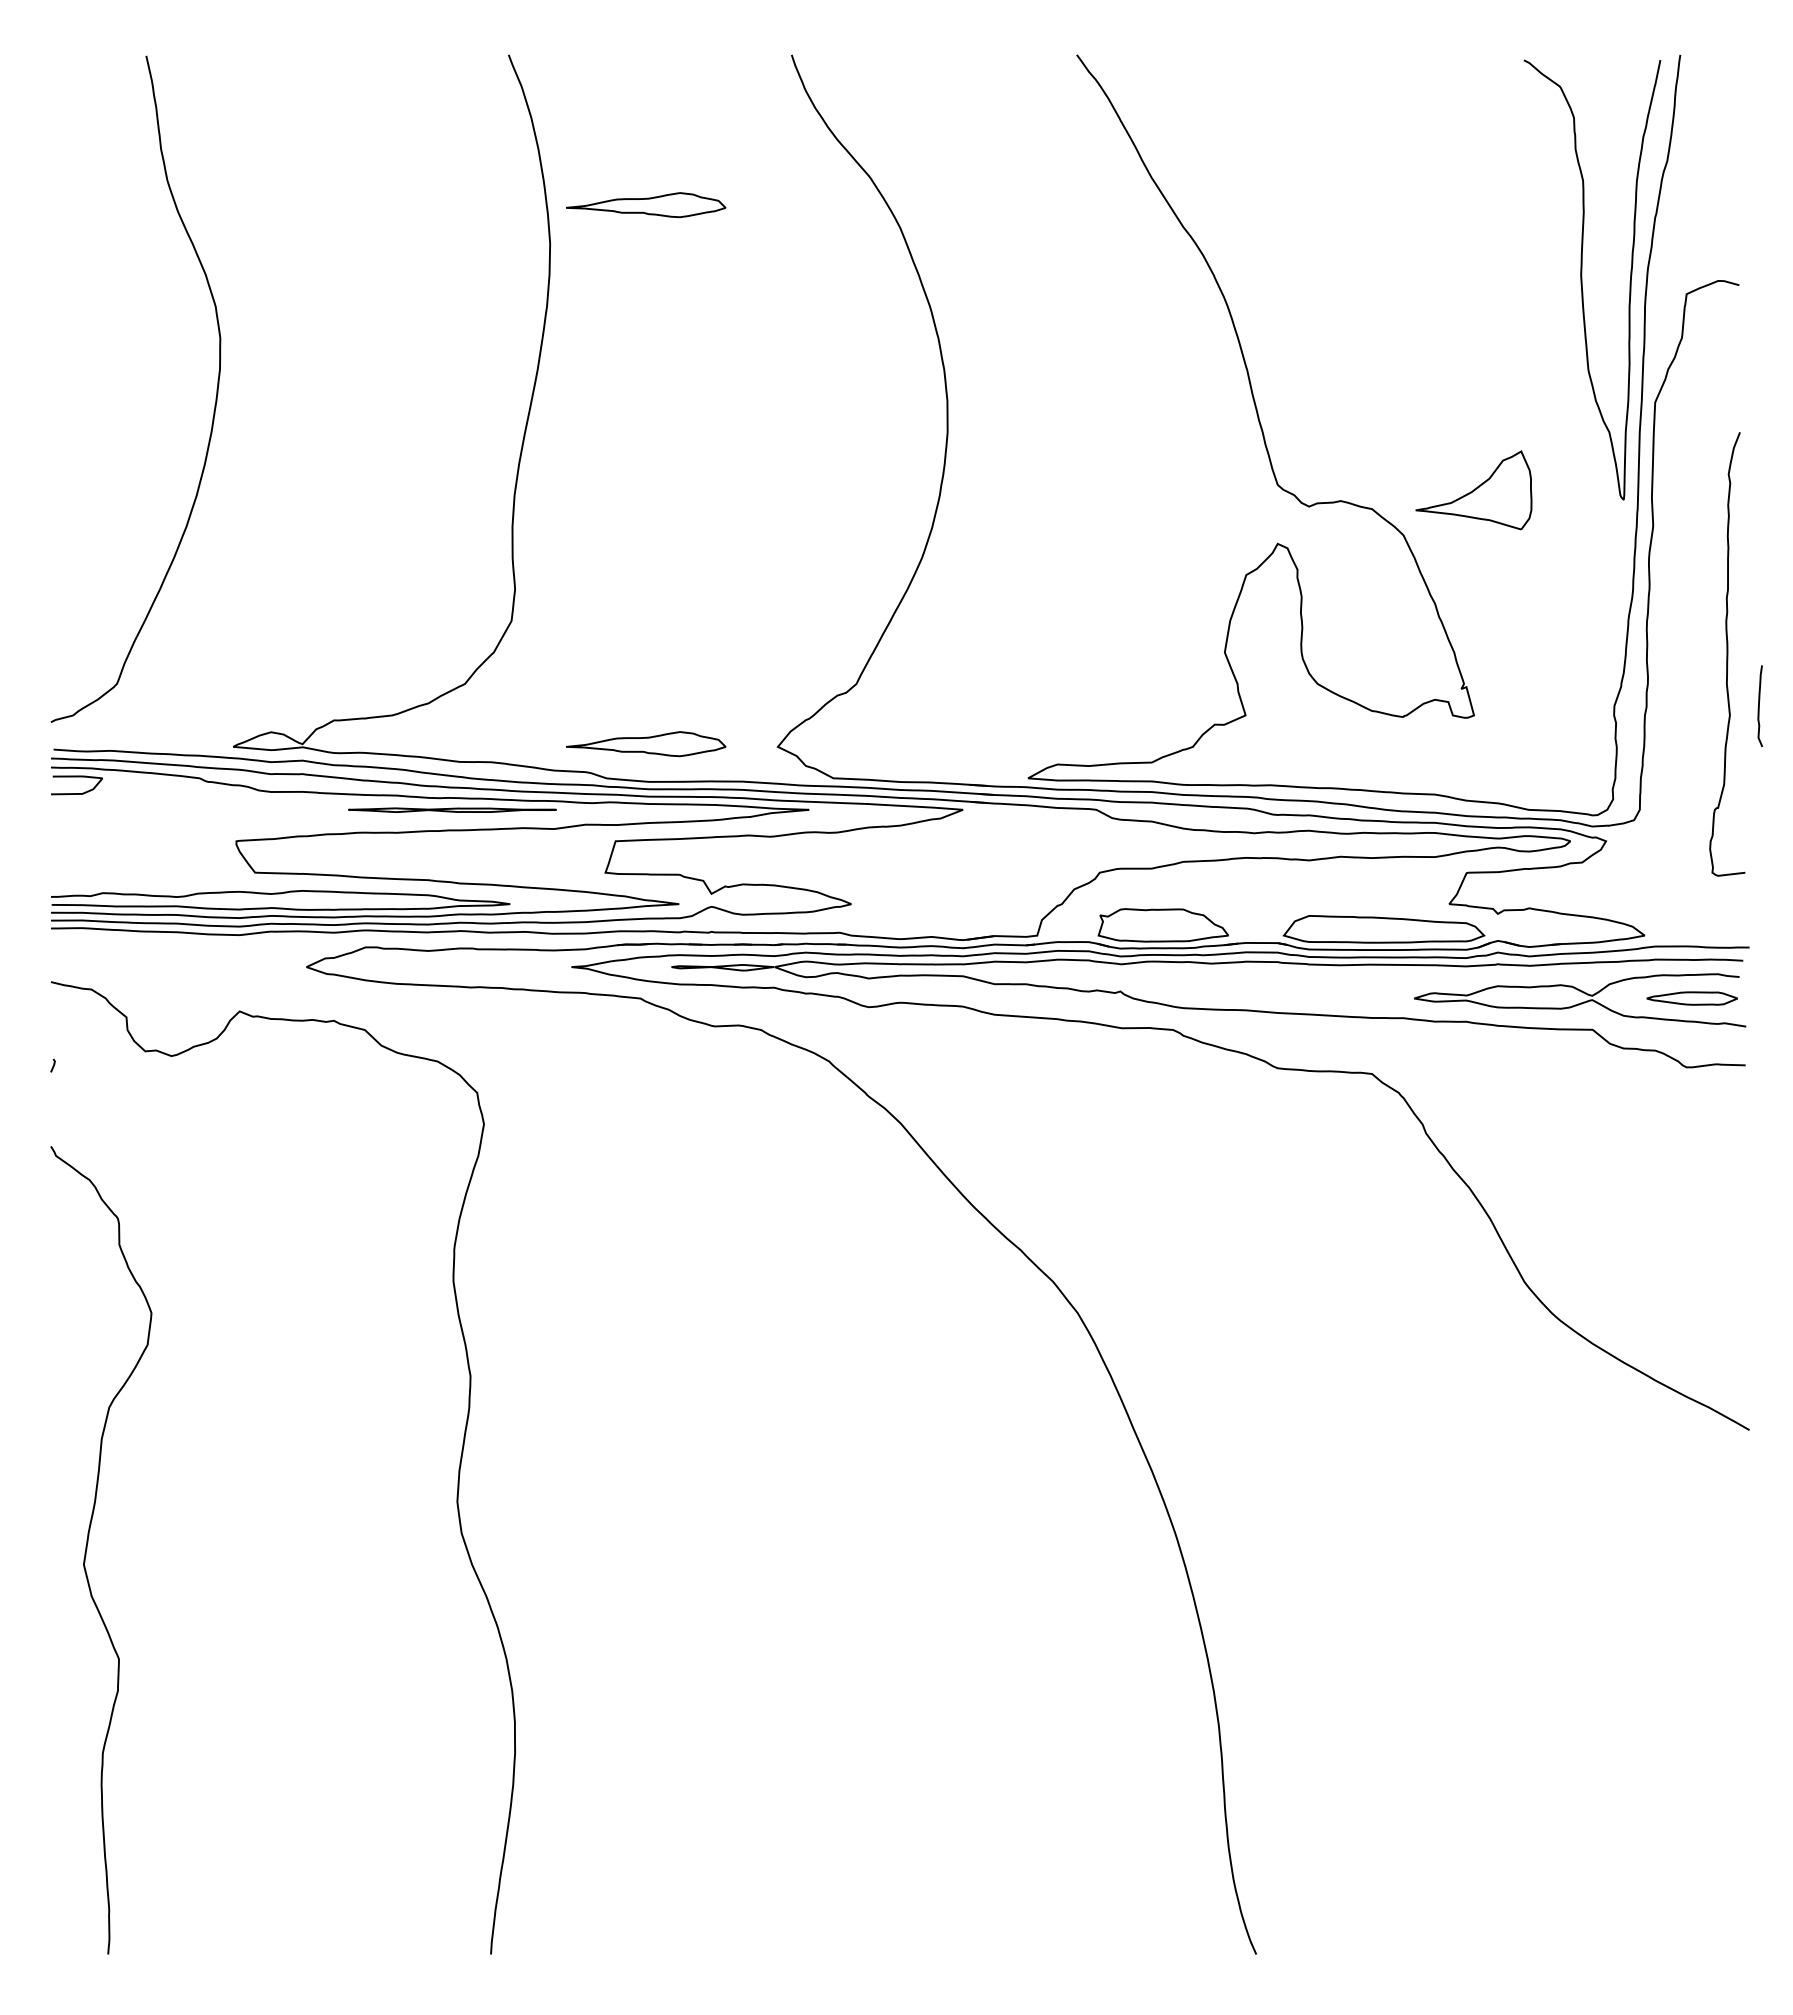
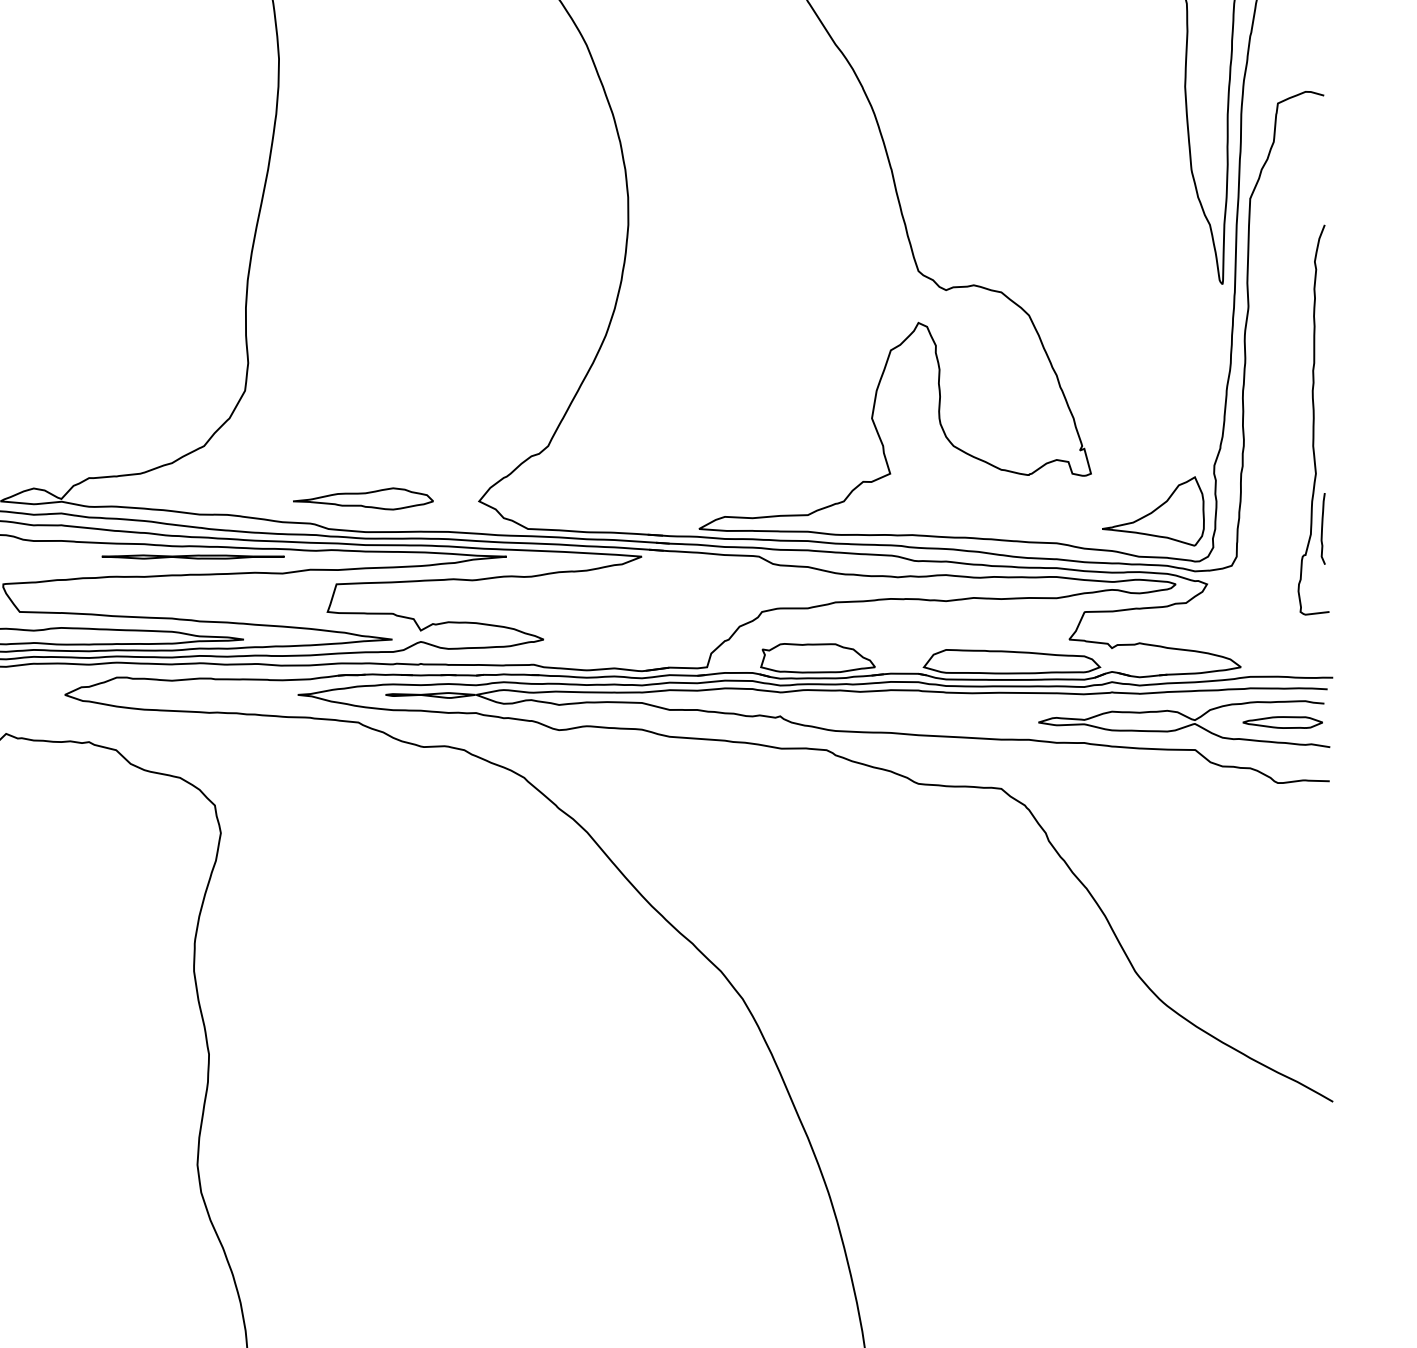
part: (646, 205) -> (363, 25), removed
part: (1473, 490) -> (1152, 511), moved
curve: (1759, 706) -> (1322, 529), moved

